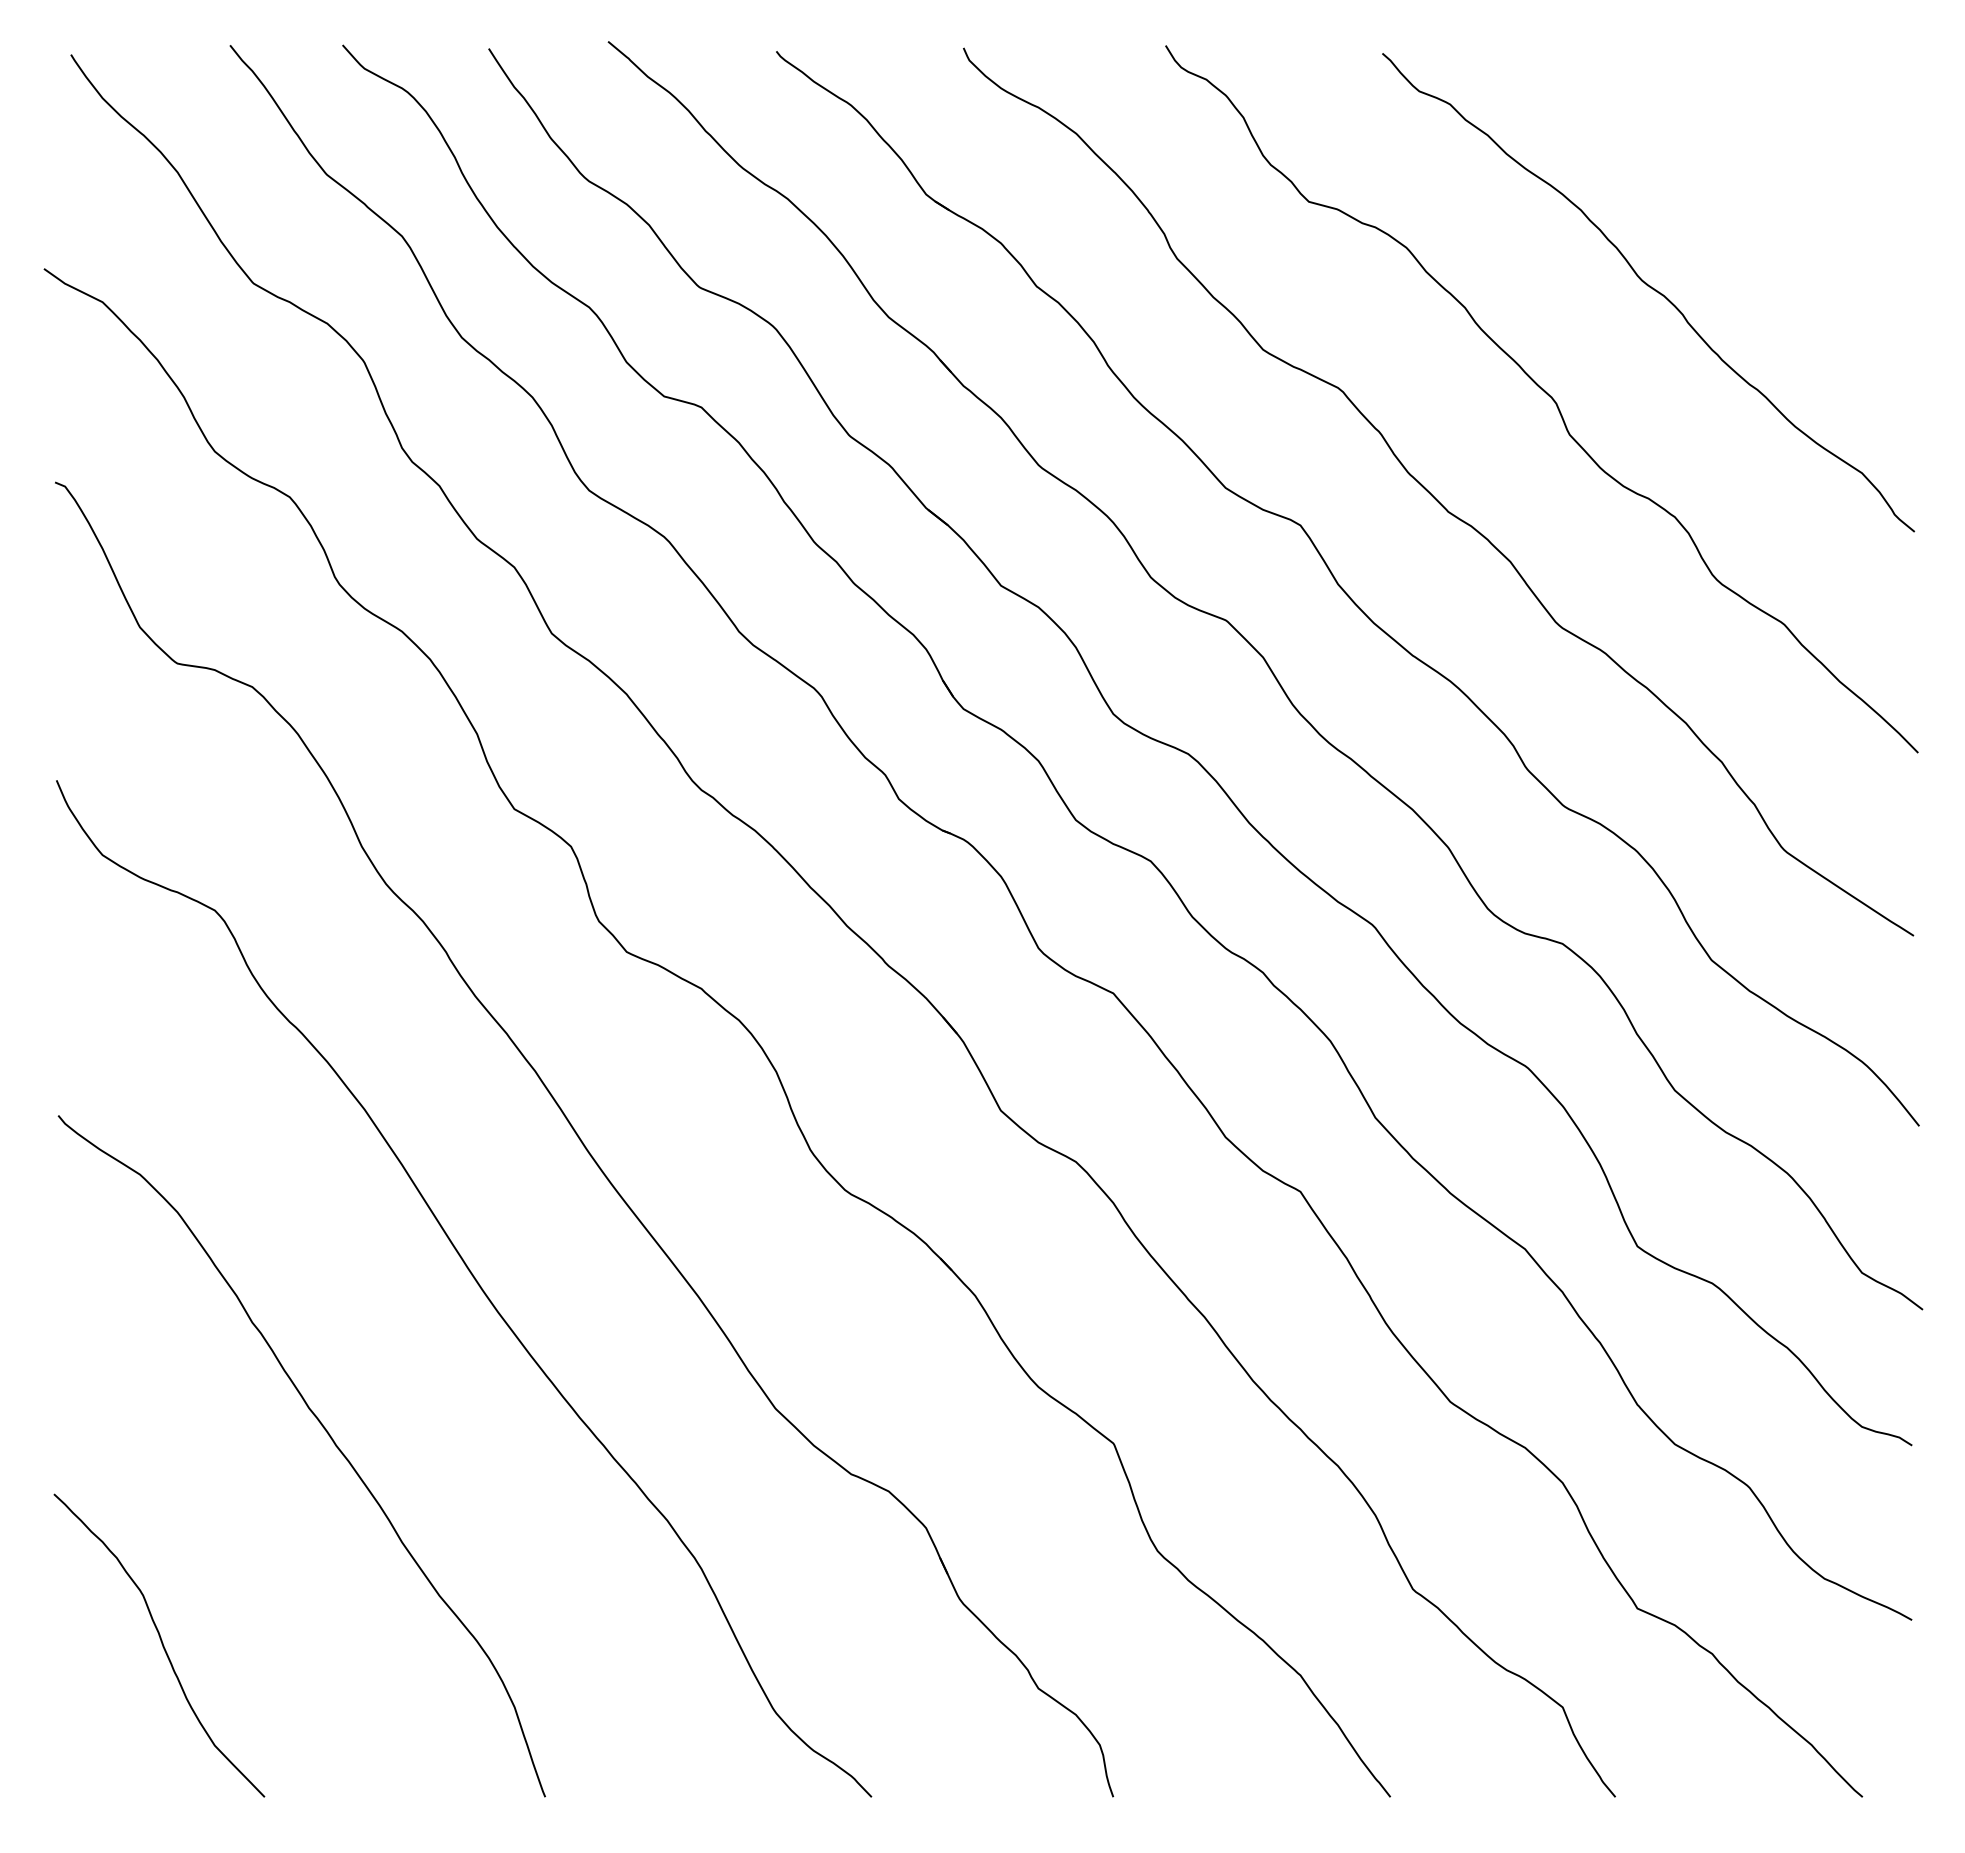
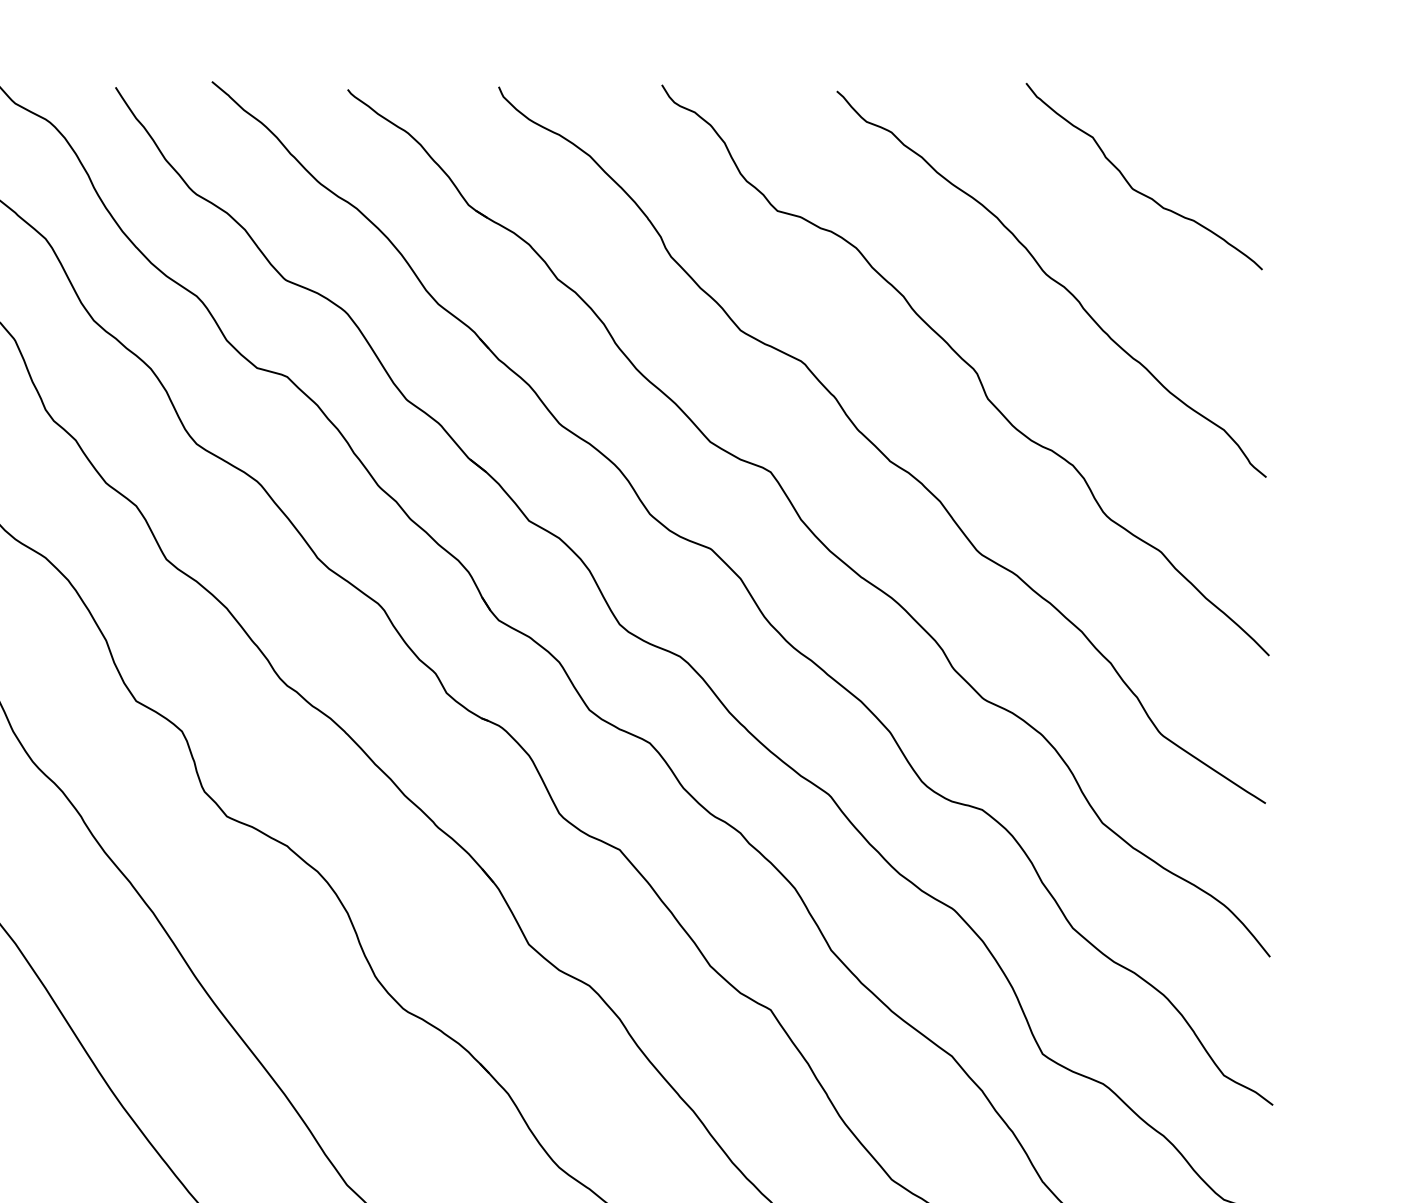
curve: (1751, 174) -> (1134, 188), added

